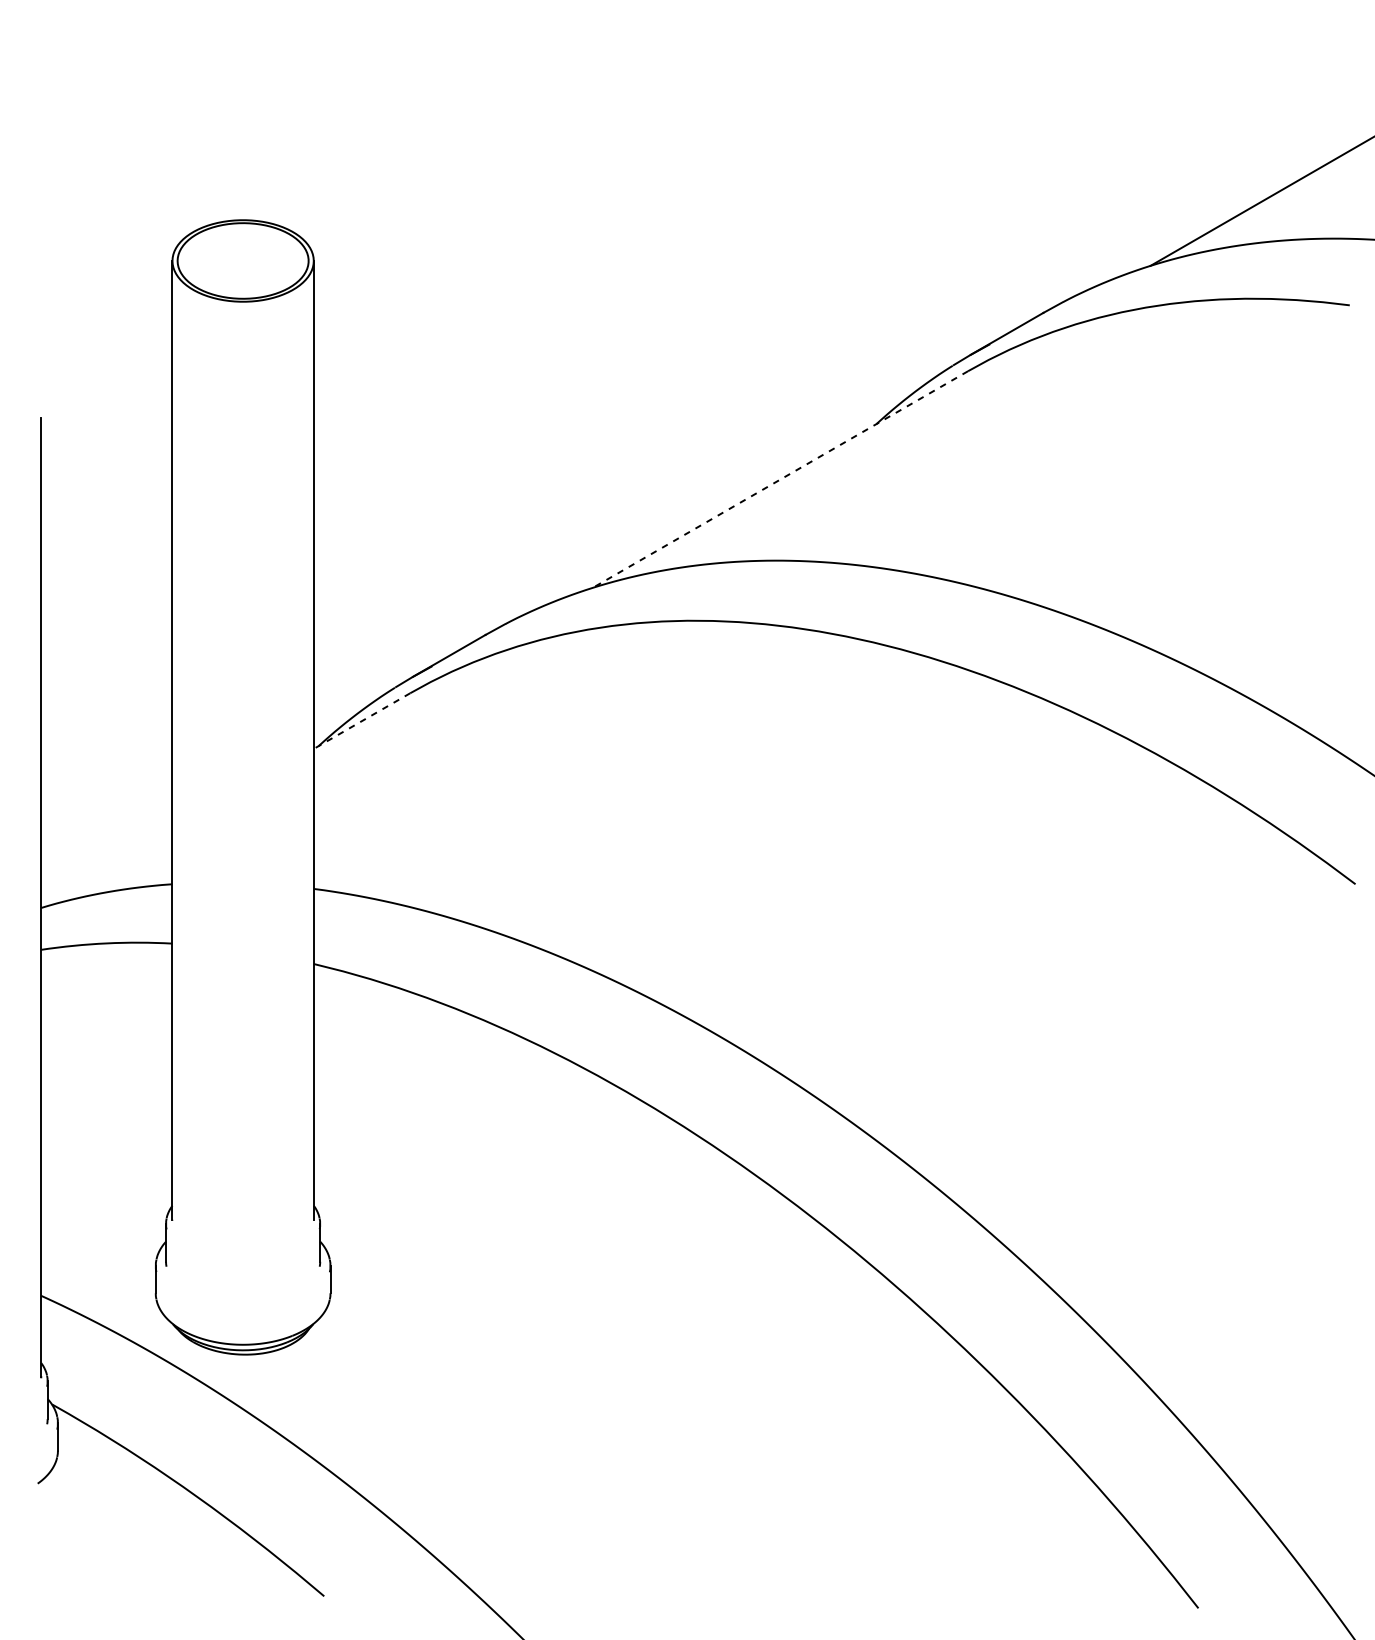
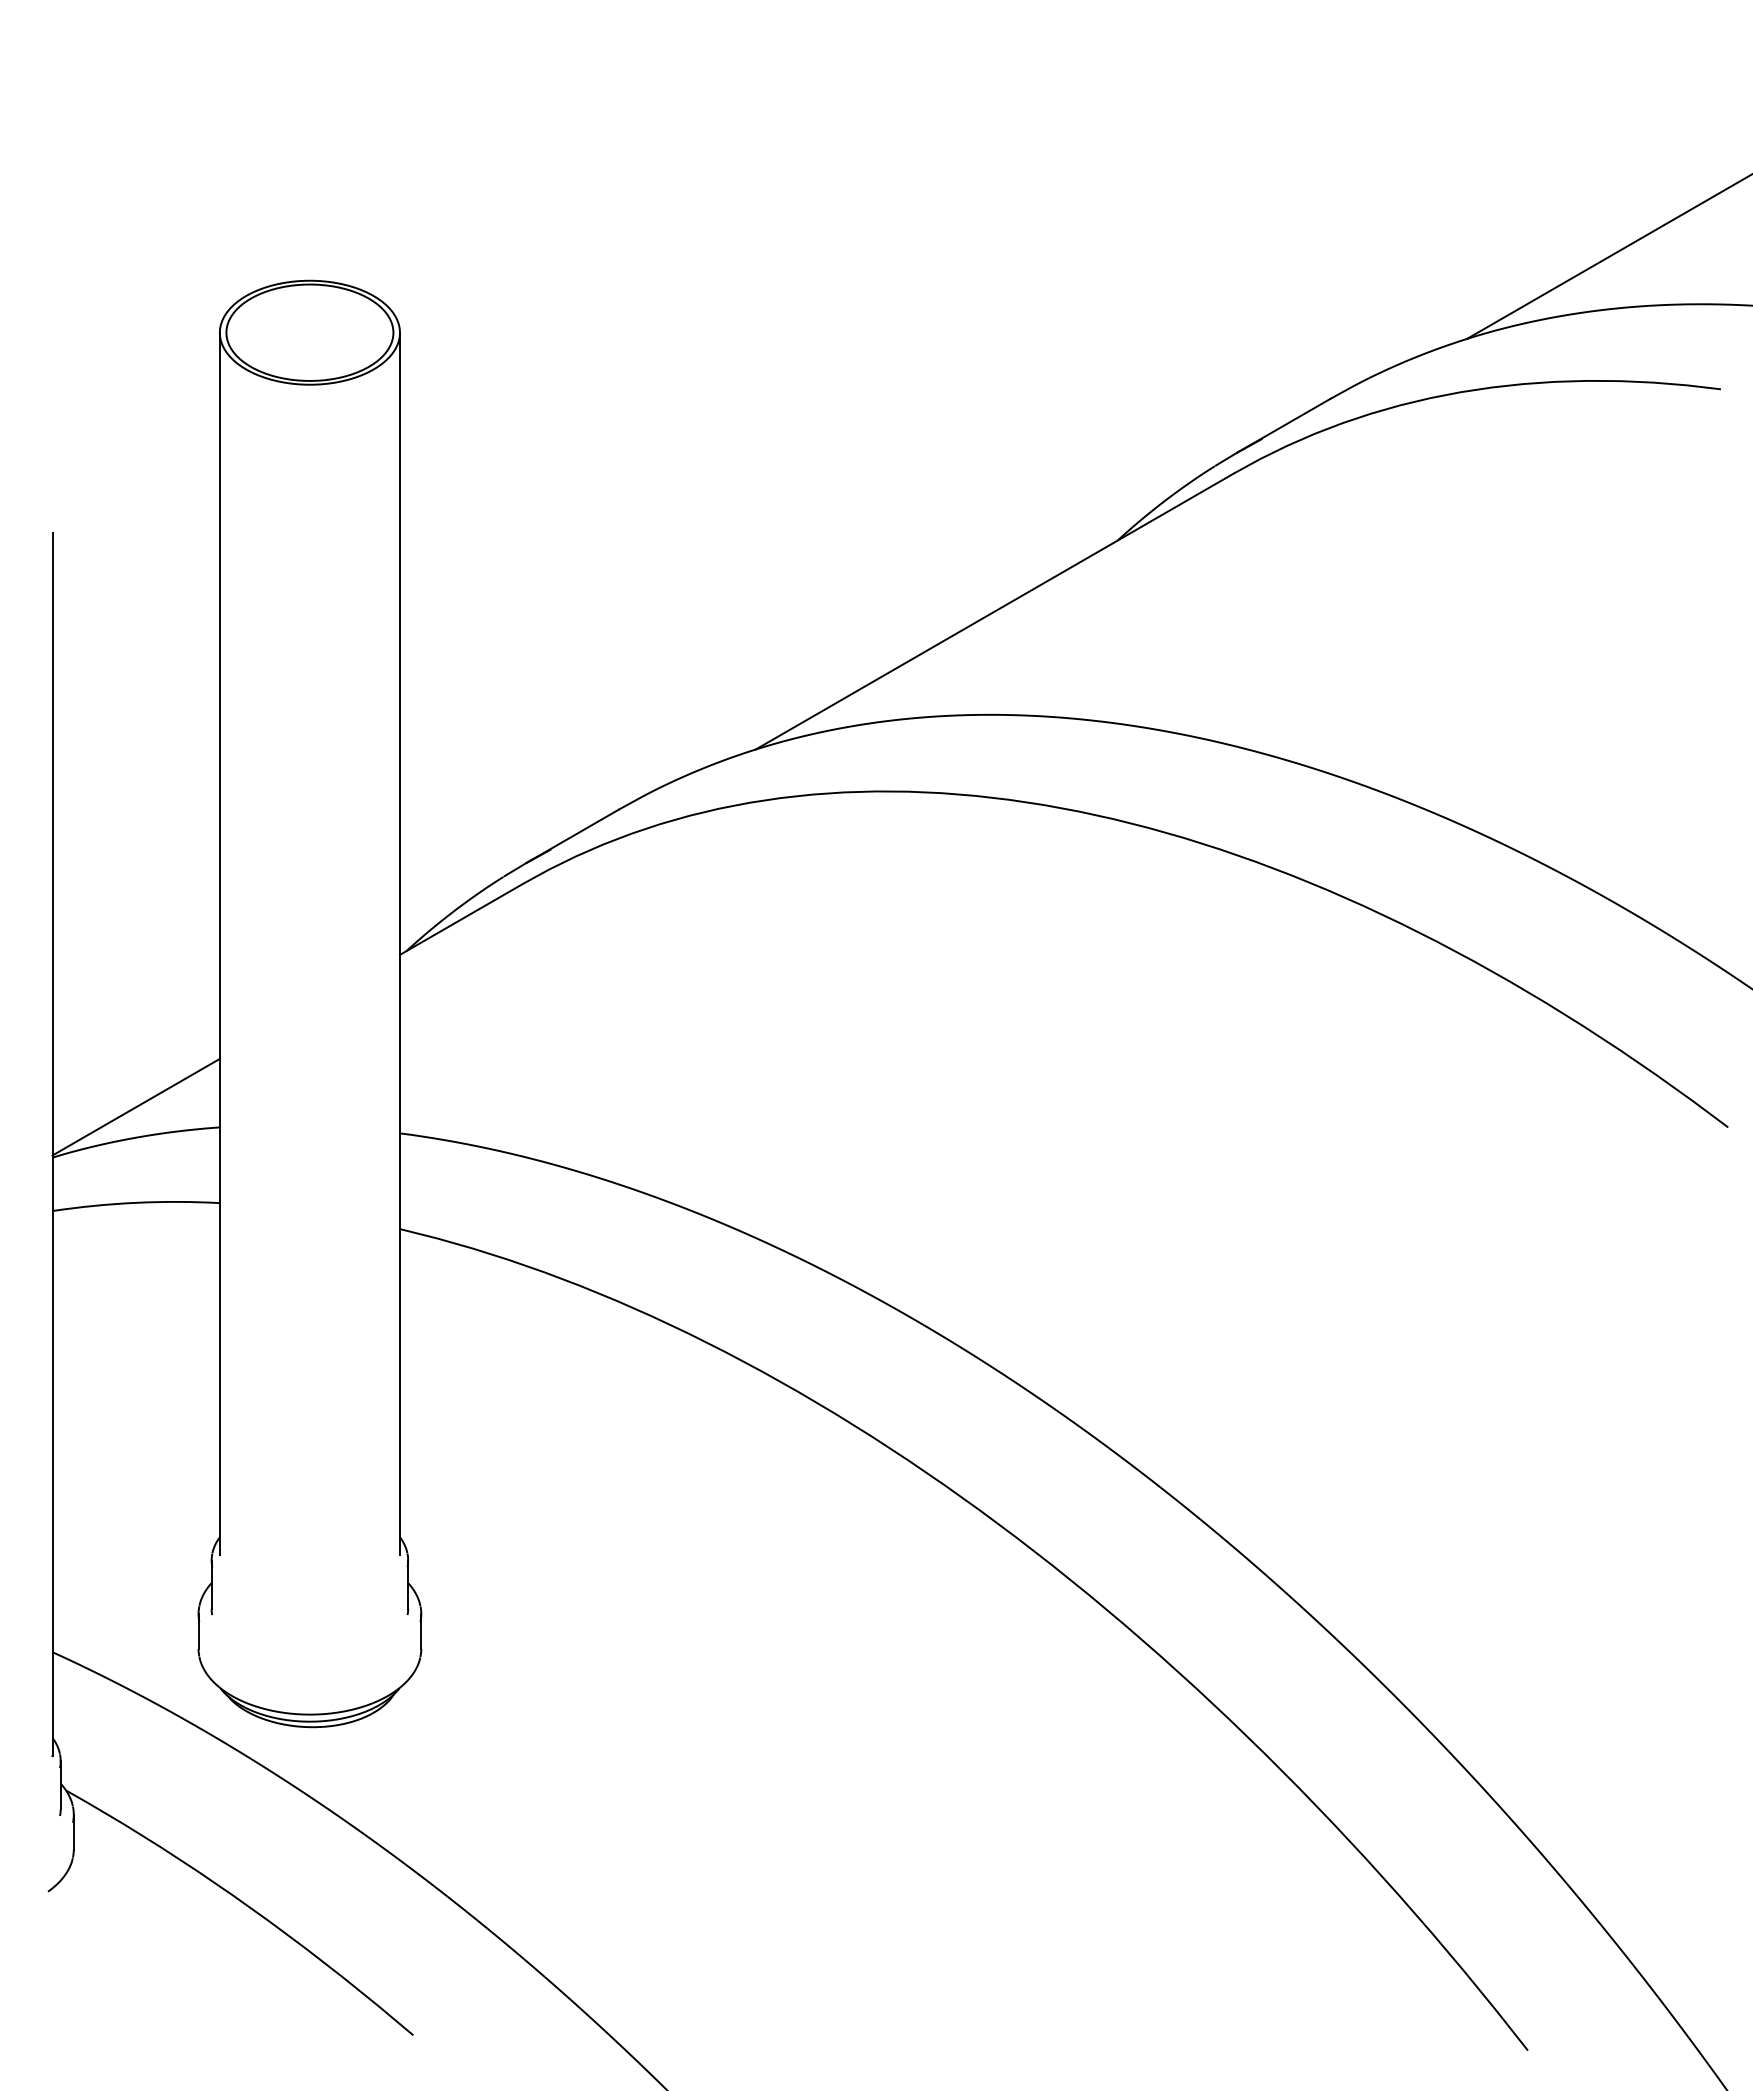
line: (780, 479) -> (994, 611), dashed -> solid
line: (362, 721) -> (461, 919), dashed -> solid
line: (106, 867) -> (135, 1106), added

